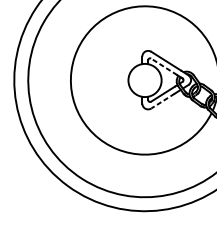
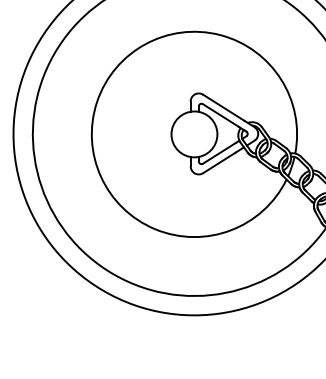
line: (163, 66) -> (220, 115), dashed -> solid
line: (163, 101) -> (219, 163), dashed -> solid

